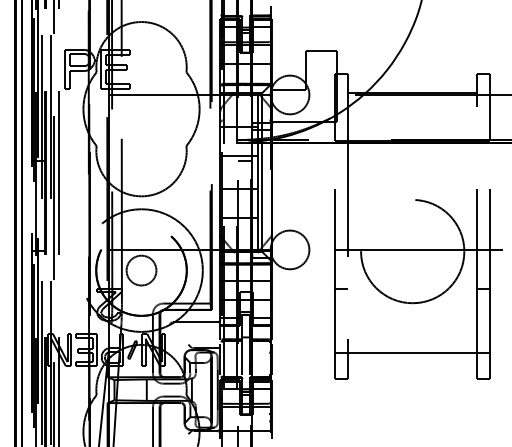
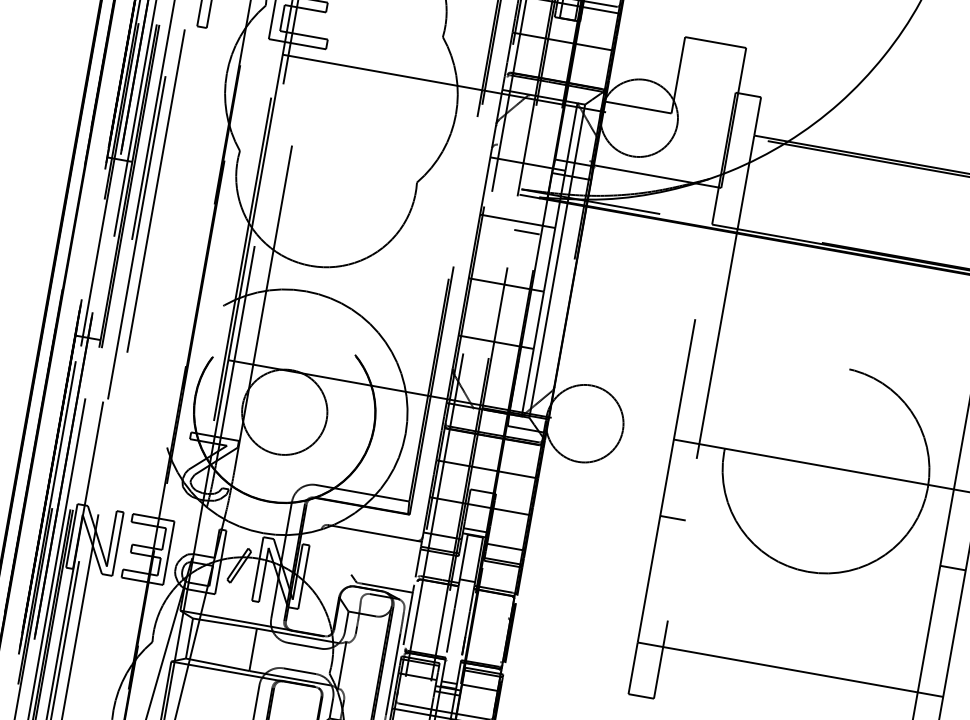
circle: (141, 270) -> (284, 412), size x1.43

